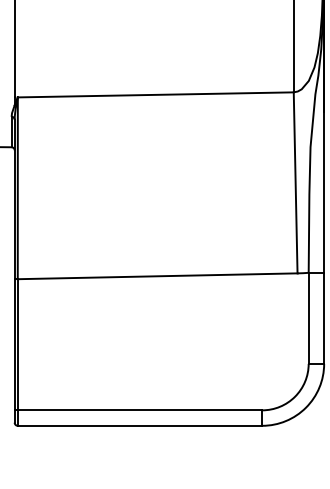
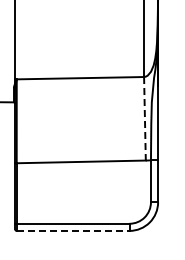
line: (294, 182) -> (144, 118), solid -> dashed
line: (140, 424) -> (73, 230), solid -> dashed

